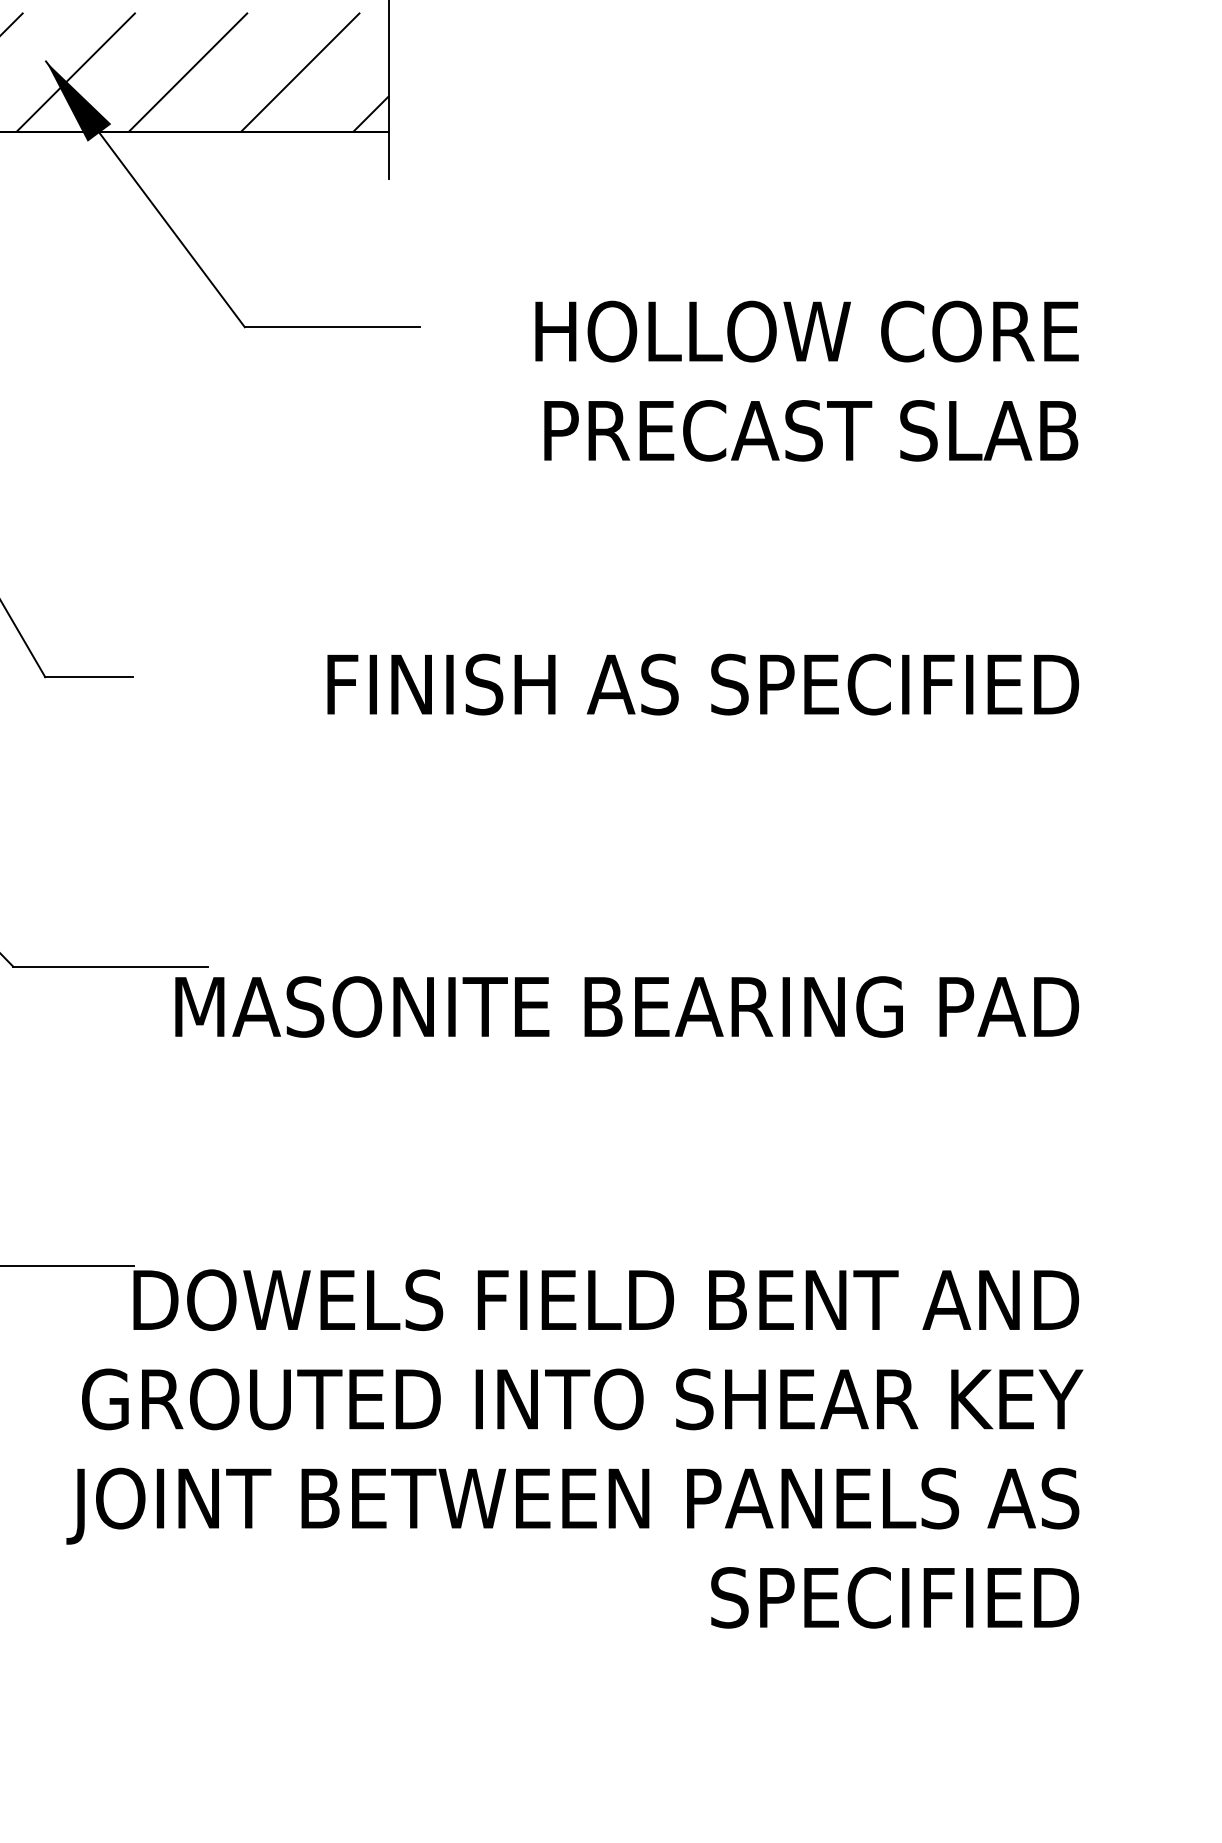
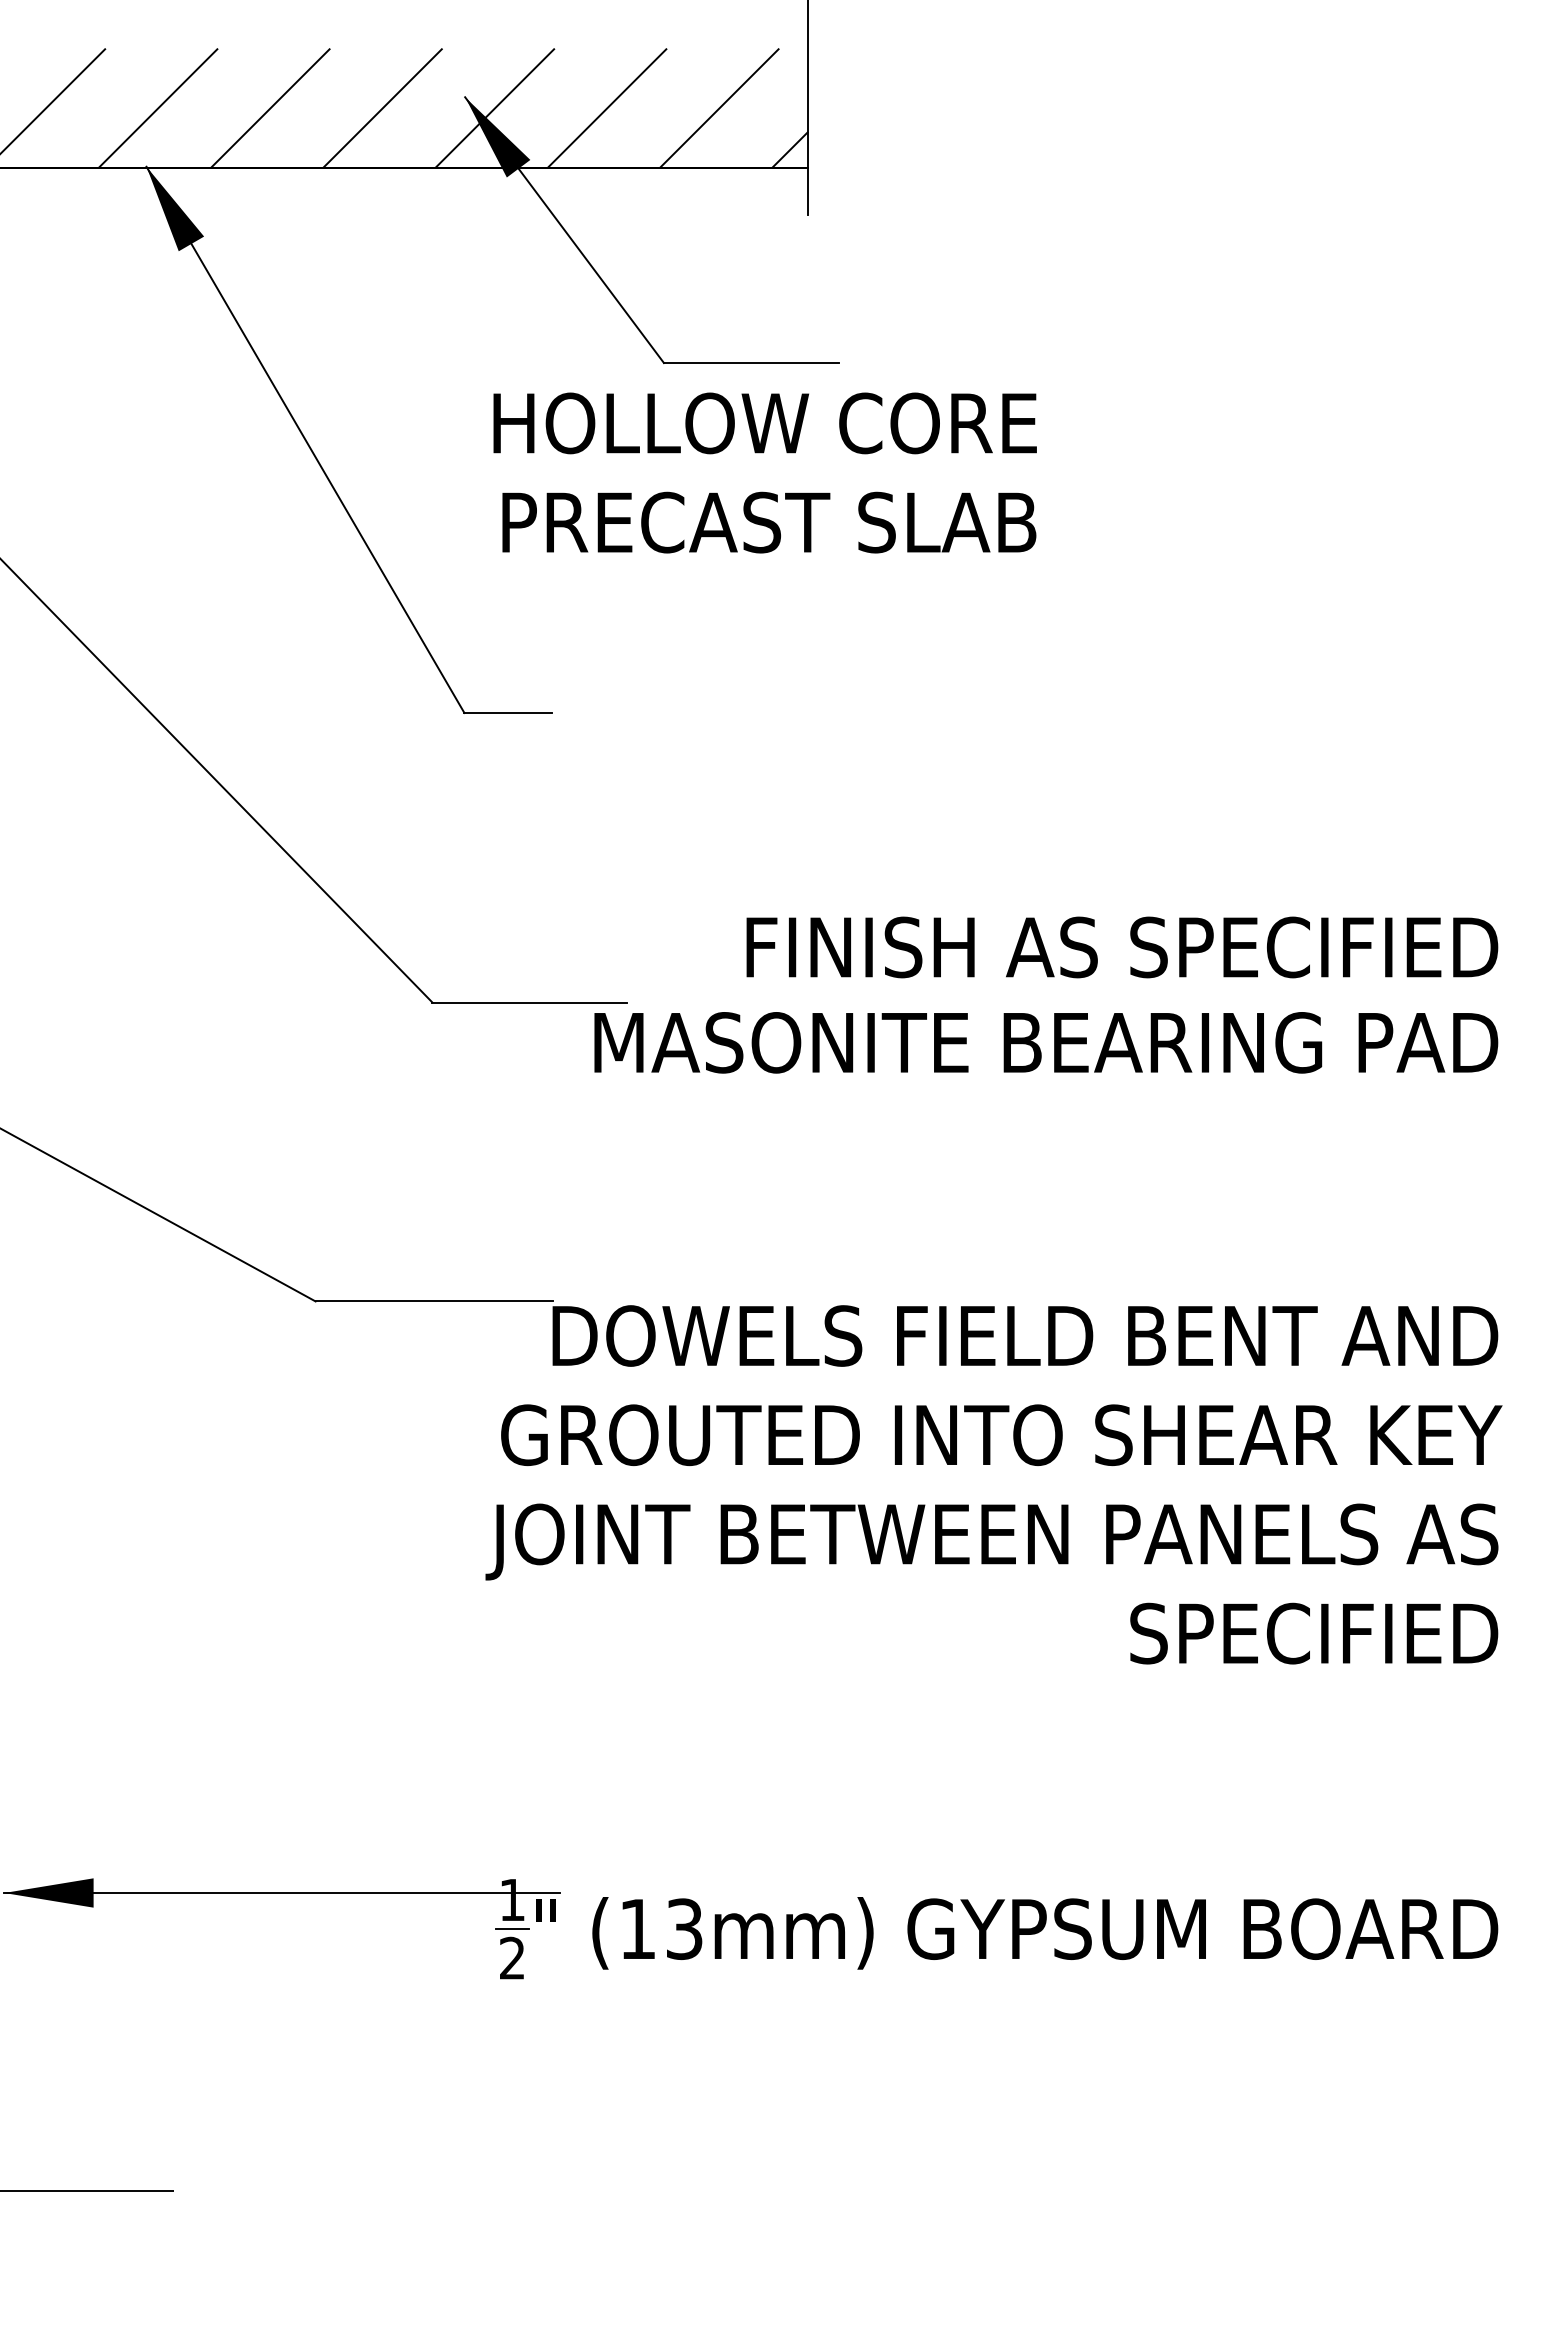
text: (806, 380) -> (764, 472), moved
text: (703, 684) -> (1122, 947), moved

